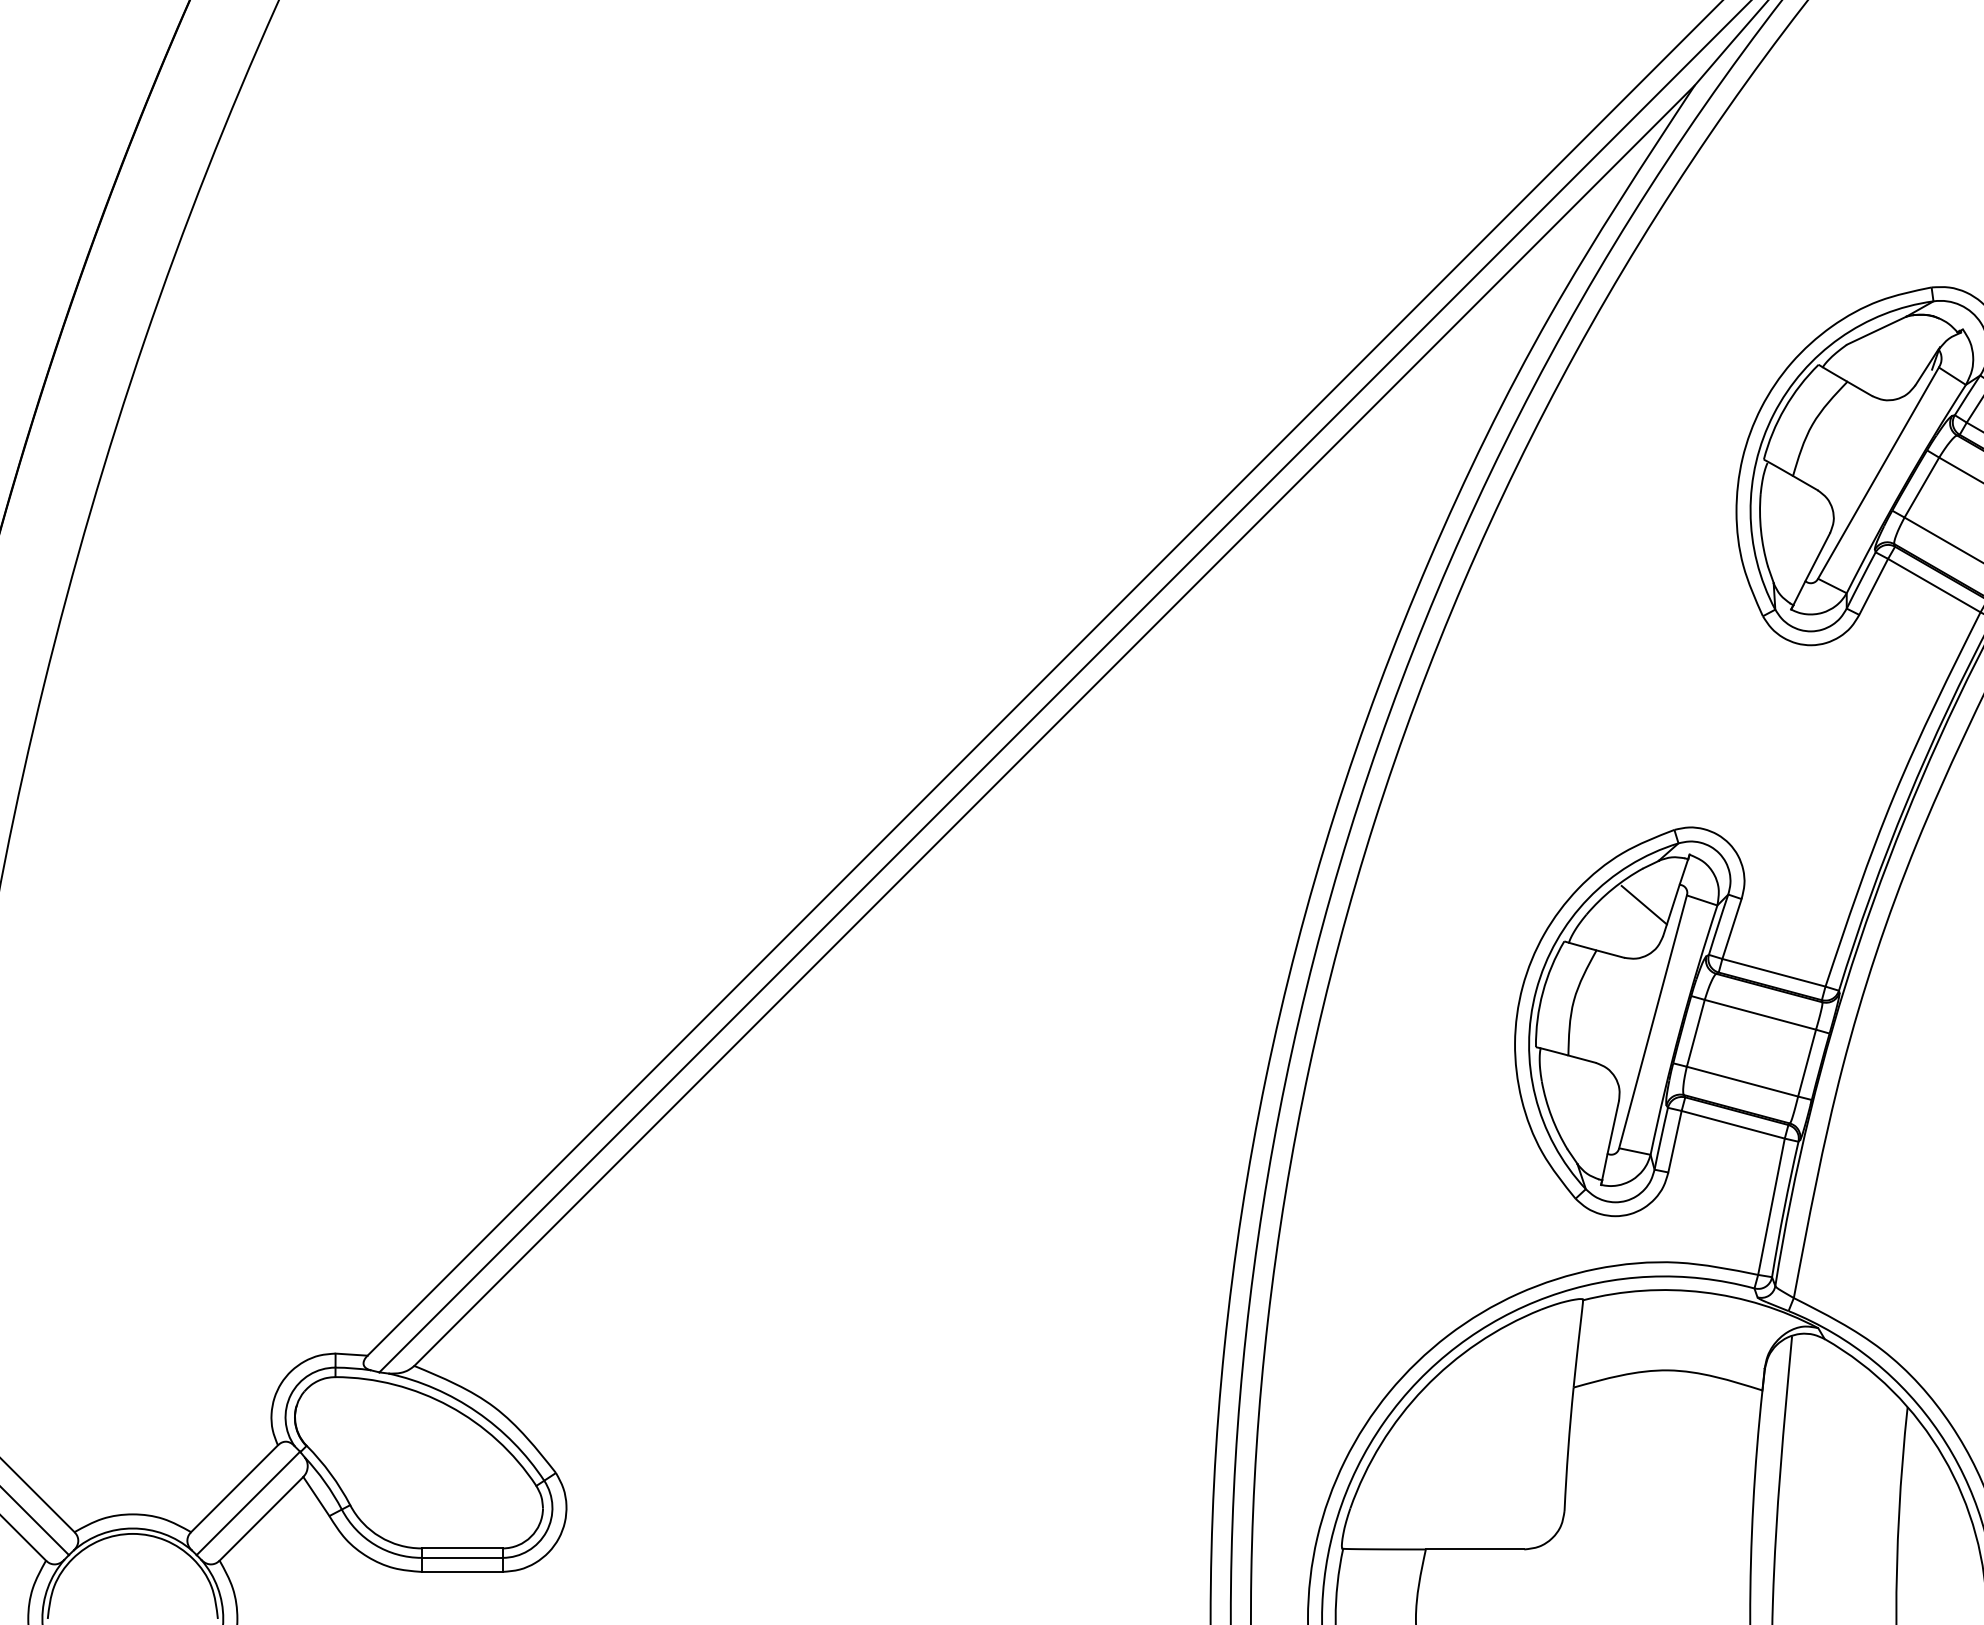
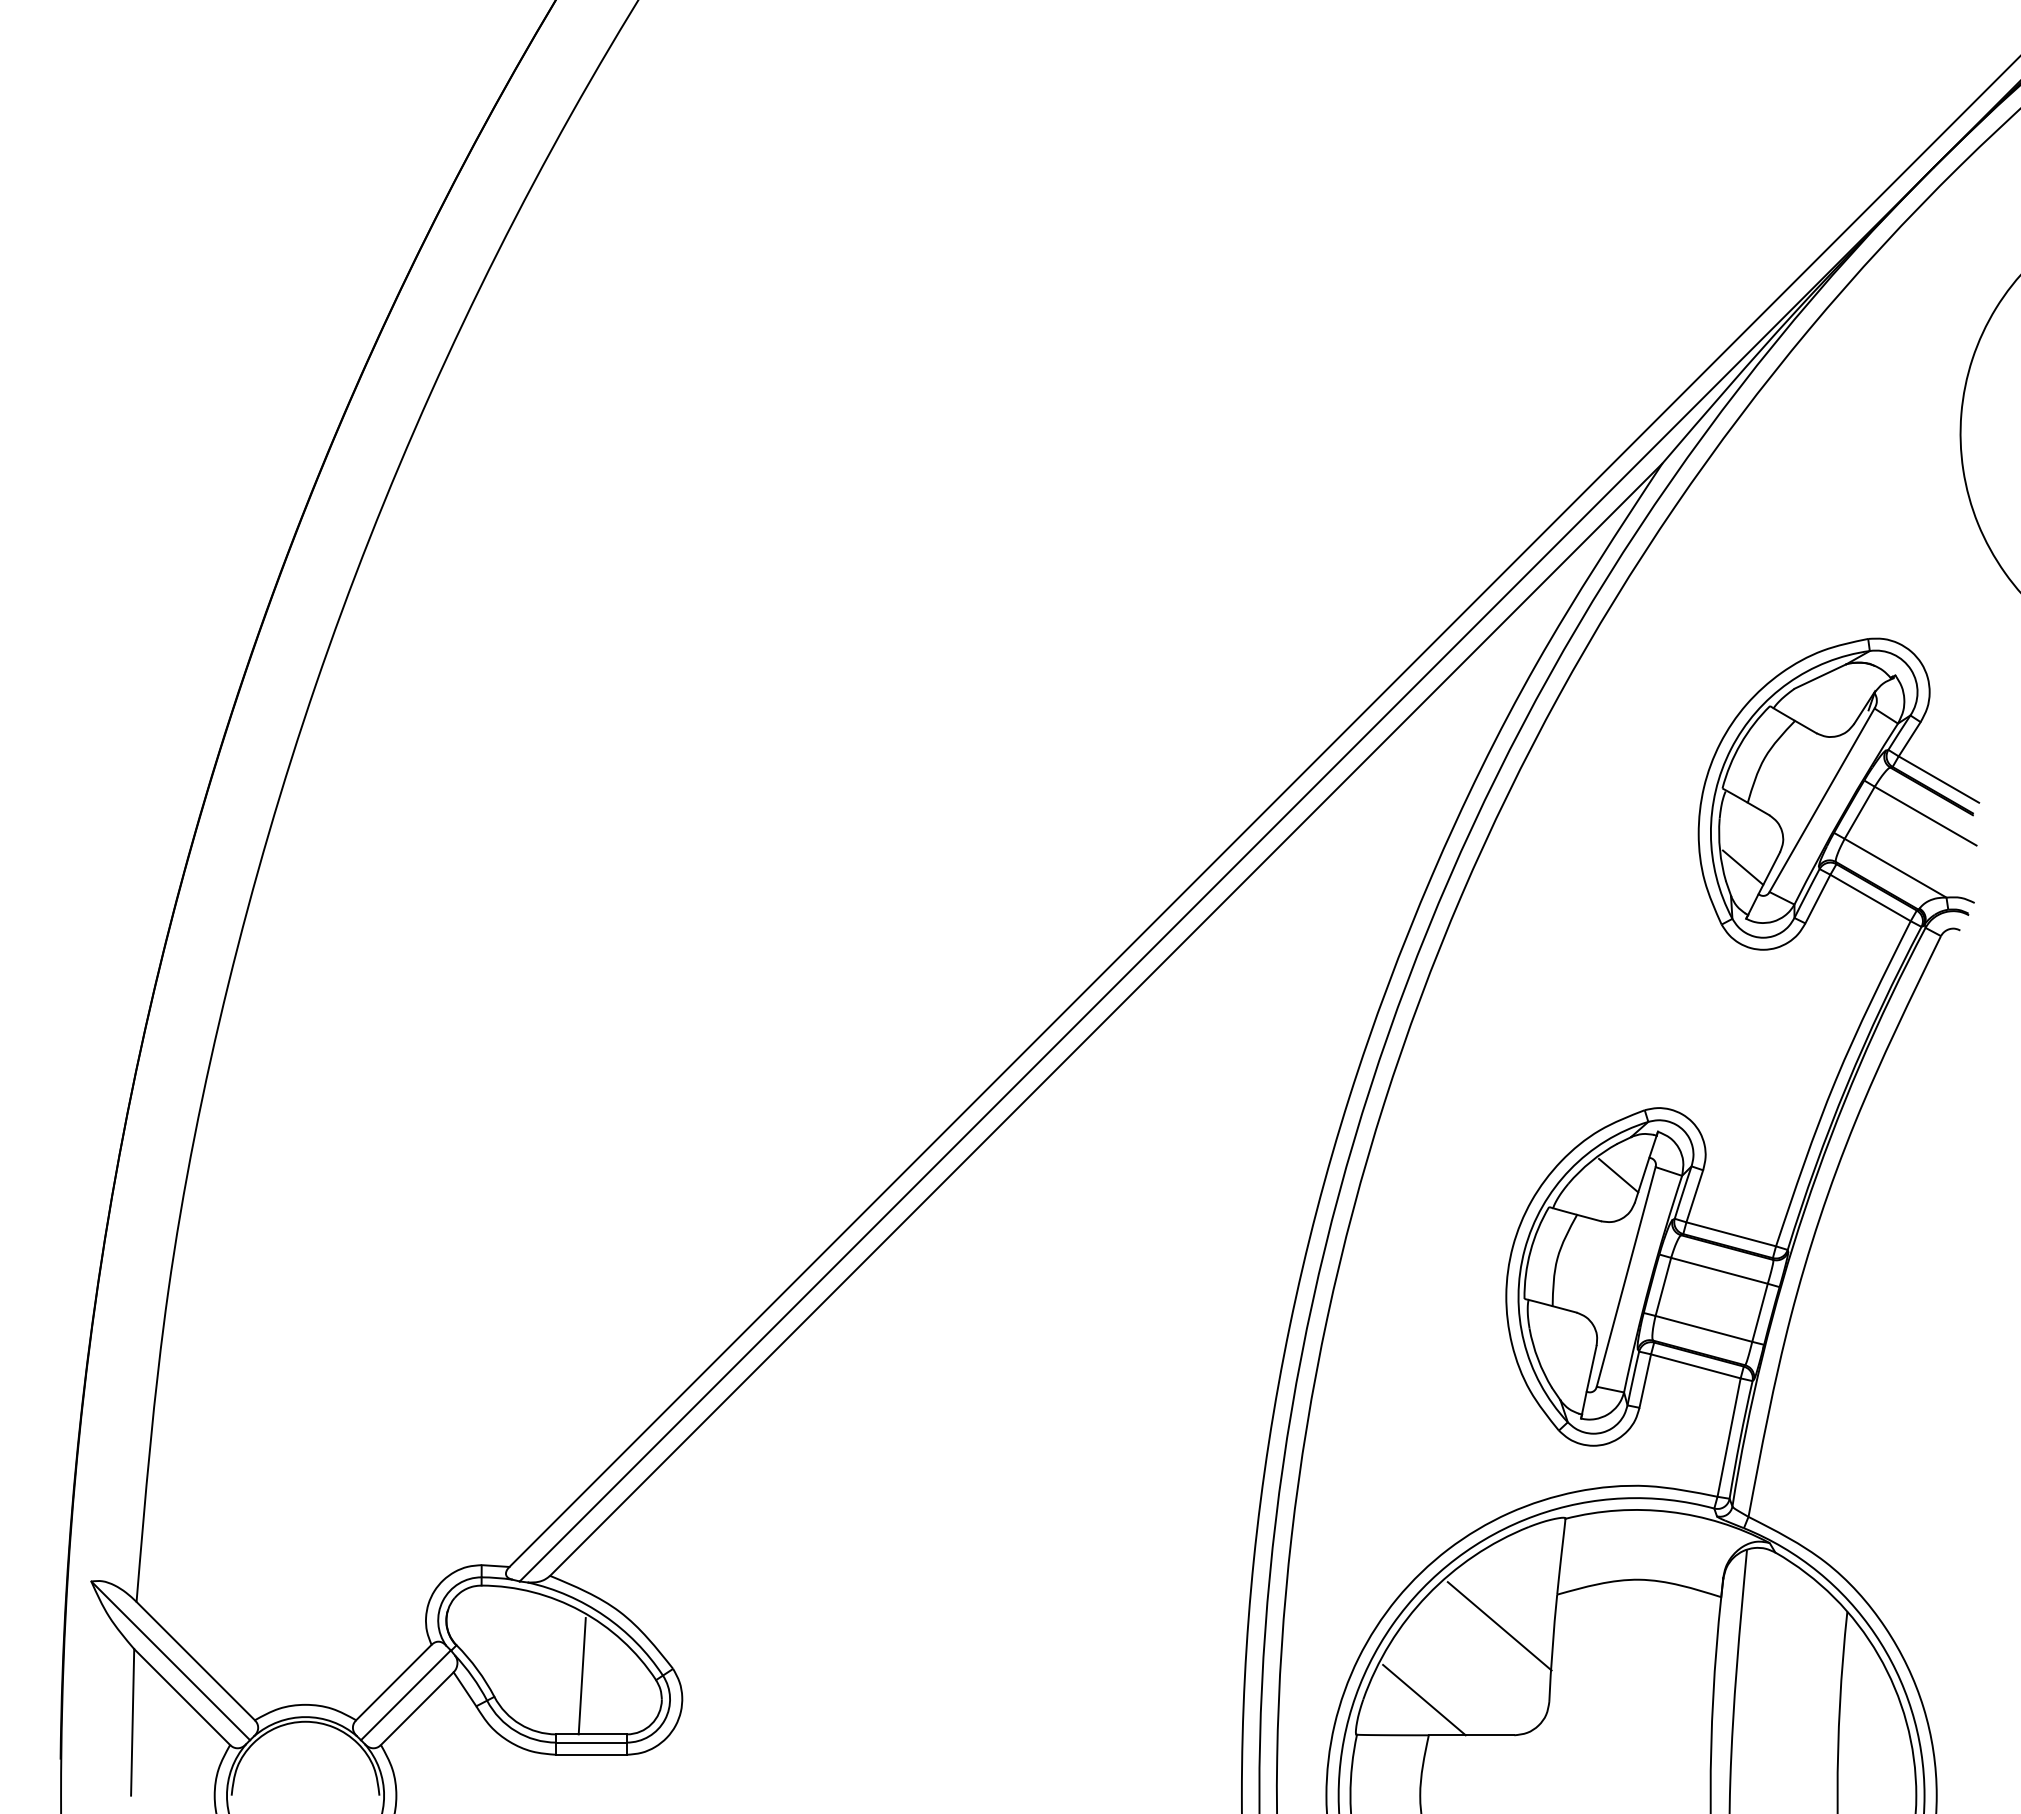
line: (1786, 550) -> (1742, 867), added
line: (1507, 1424) -> (1499, 1626), added
line: (450, 1481) -> (581, 1676), added
line: (1420, 1508) -> (1424, 1699), added

